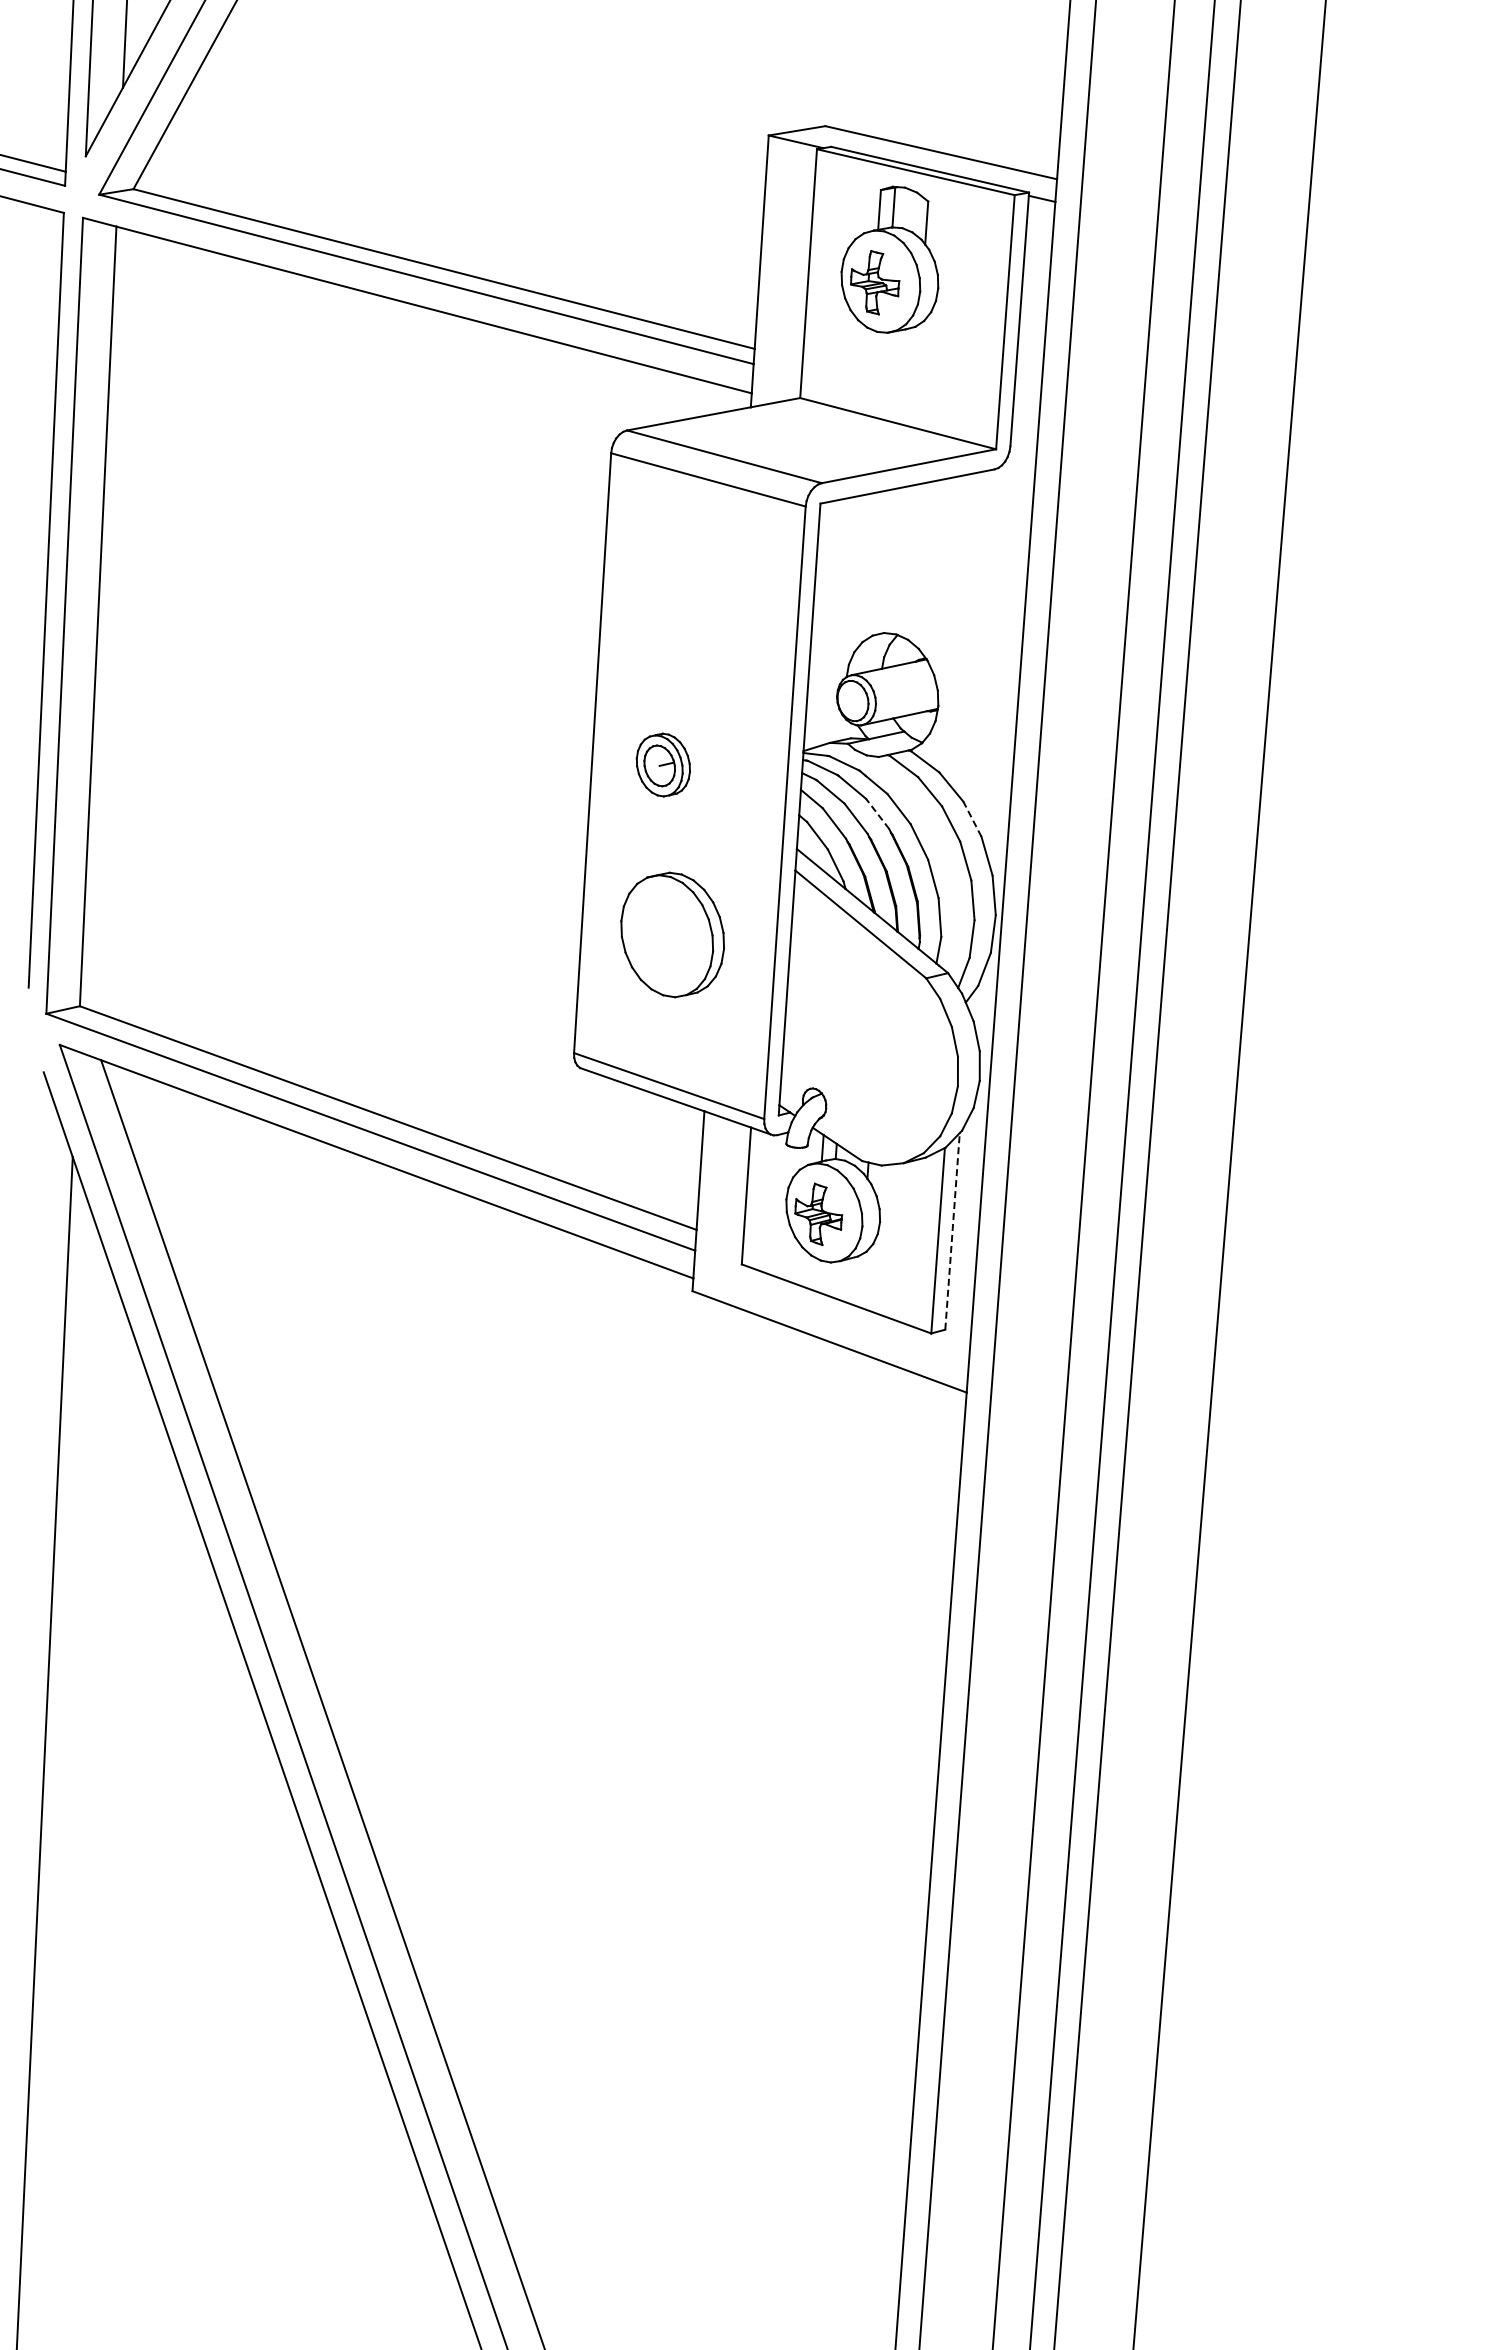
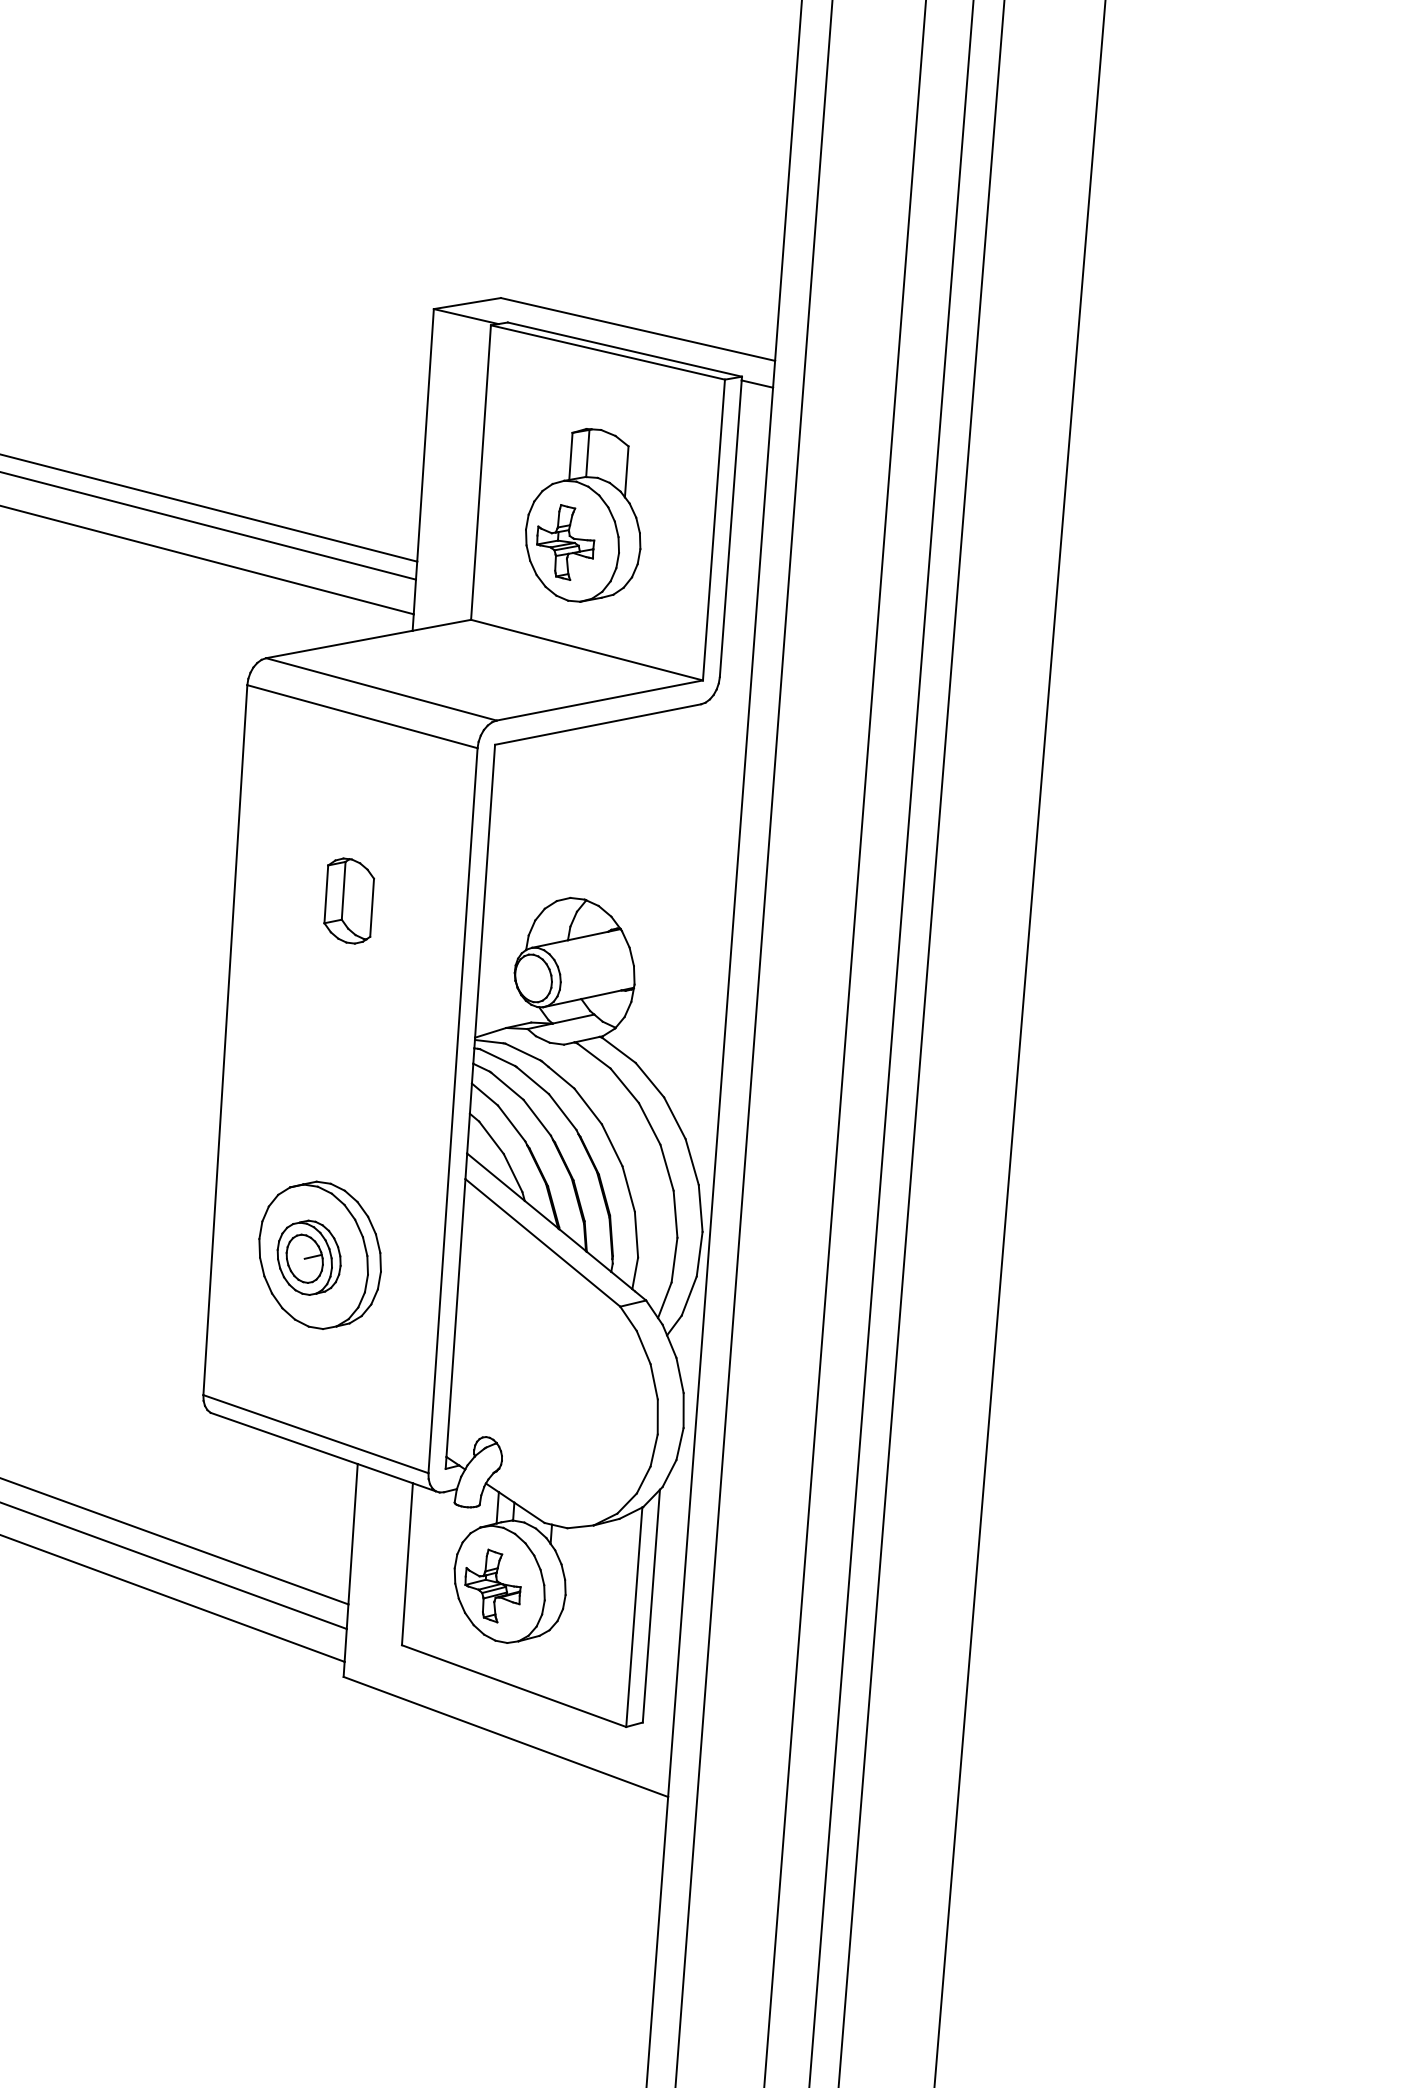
part: (889, 259) -> (582, 515), moved
part: (697, 635) -> (349, 900), added
part: (662, 764) -> (308, 1257), moved
line: (877, 813) -> (562, 1111), dashed -> solid
line: (972, 819) -> (675, 1118), dashed -> solid
line: (952, 1231) -> (651, 1606), dashed -> solid

